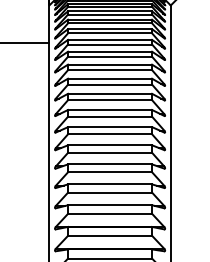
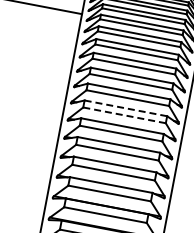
line: (109, 127) -> (125, 108), solid -> dashed
line: (109, 134) -> (123, 115), solid -> dashed

